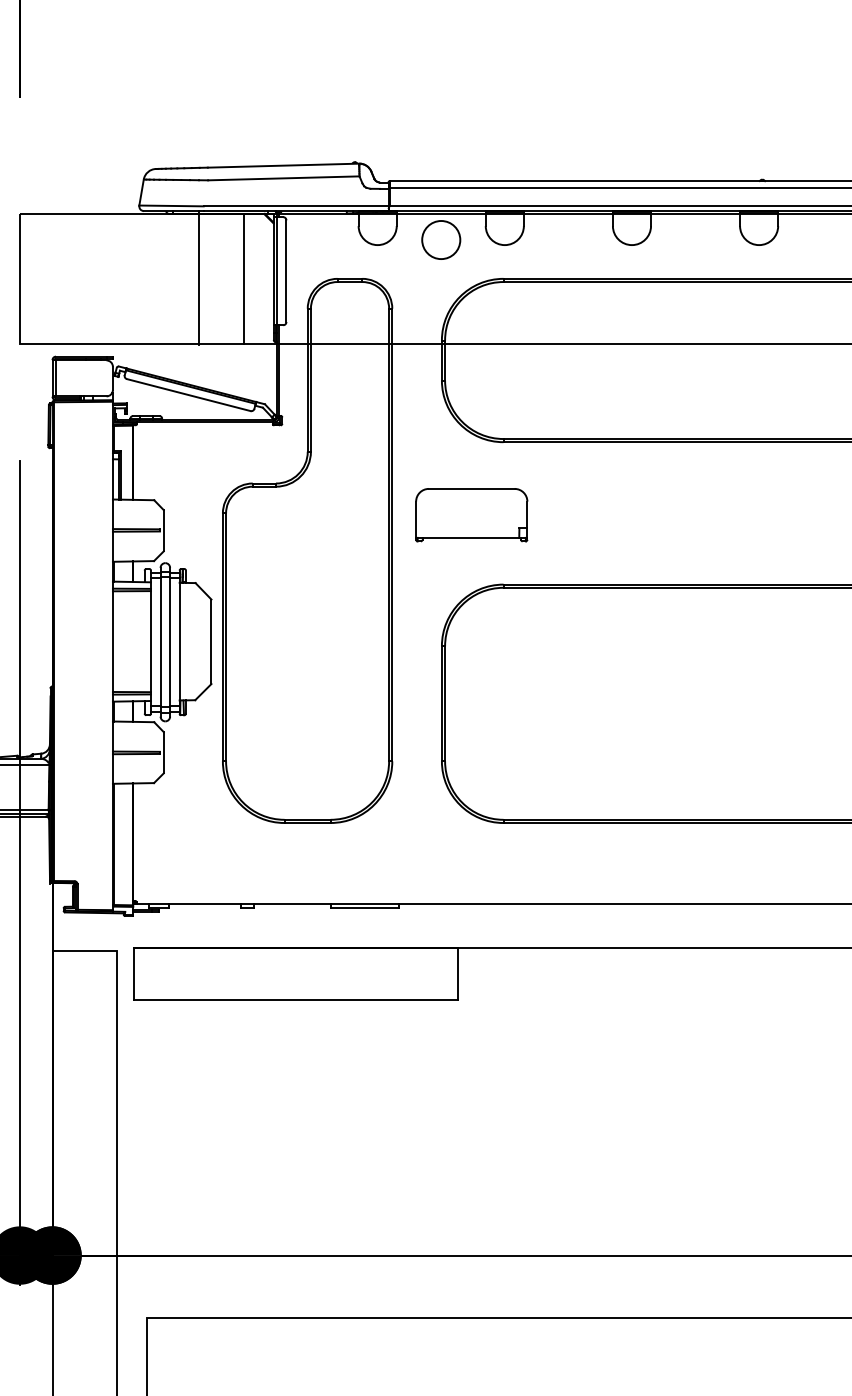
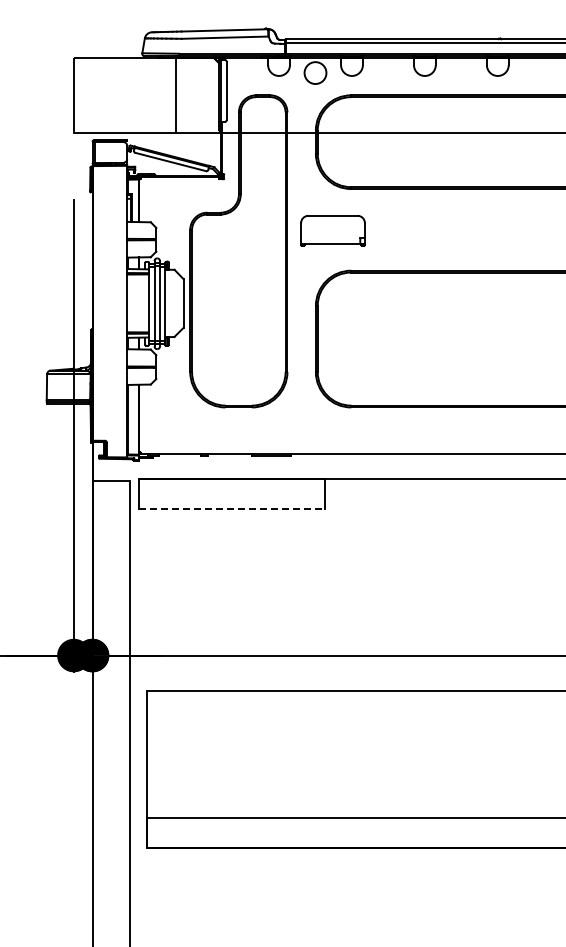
line: (244, 279) -> (202, 95), removed
line: (296, 999) -> (232, 508), solid -> dashed

